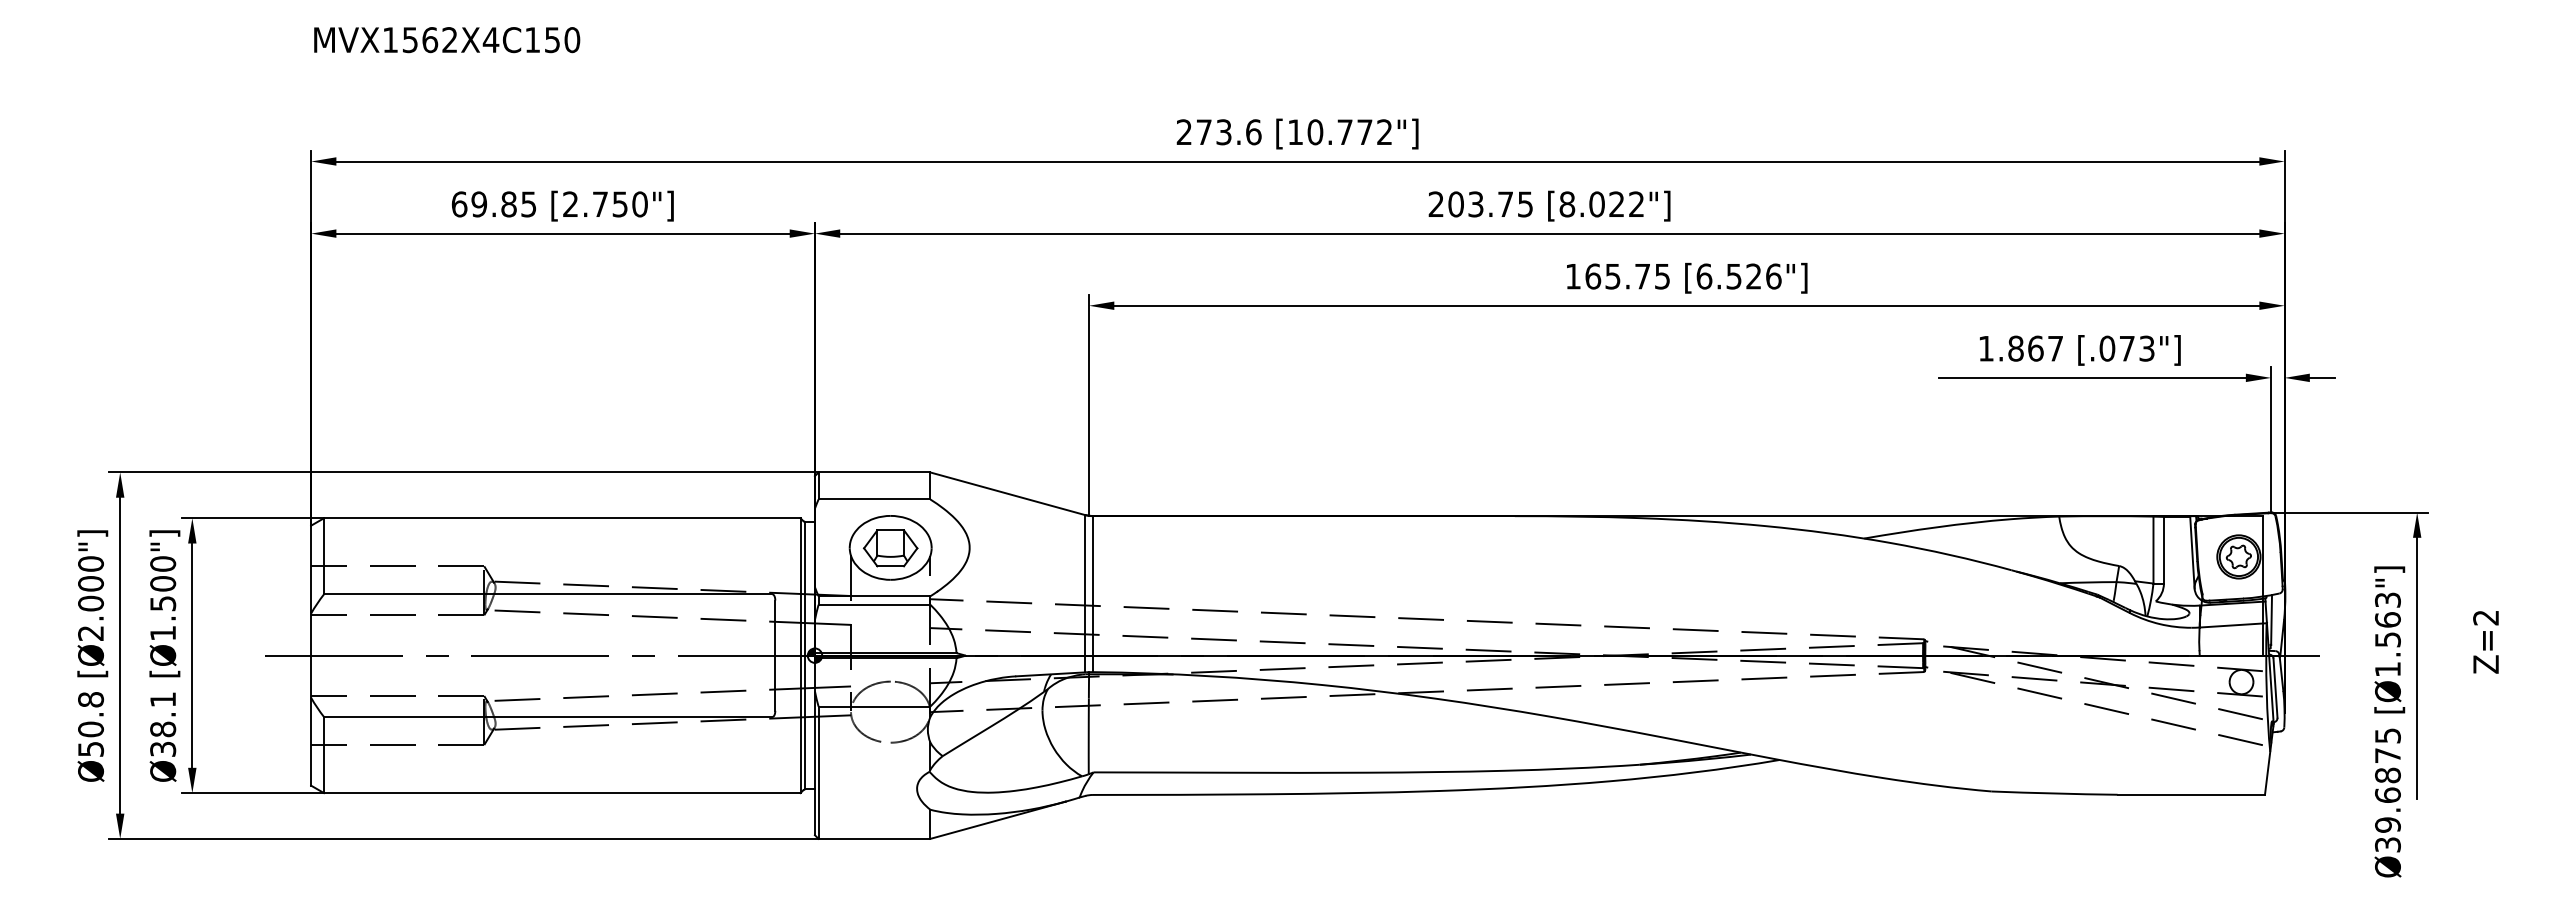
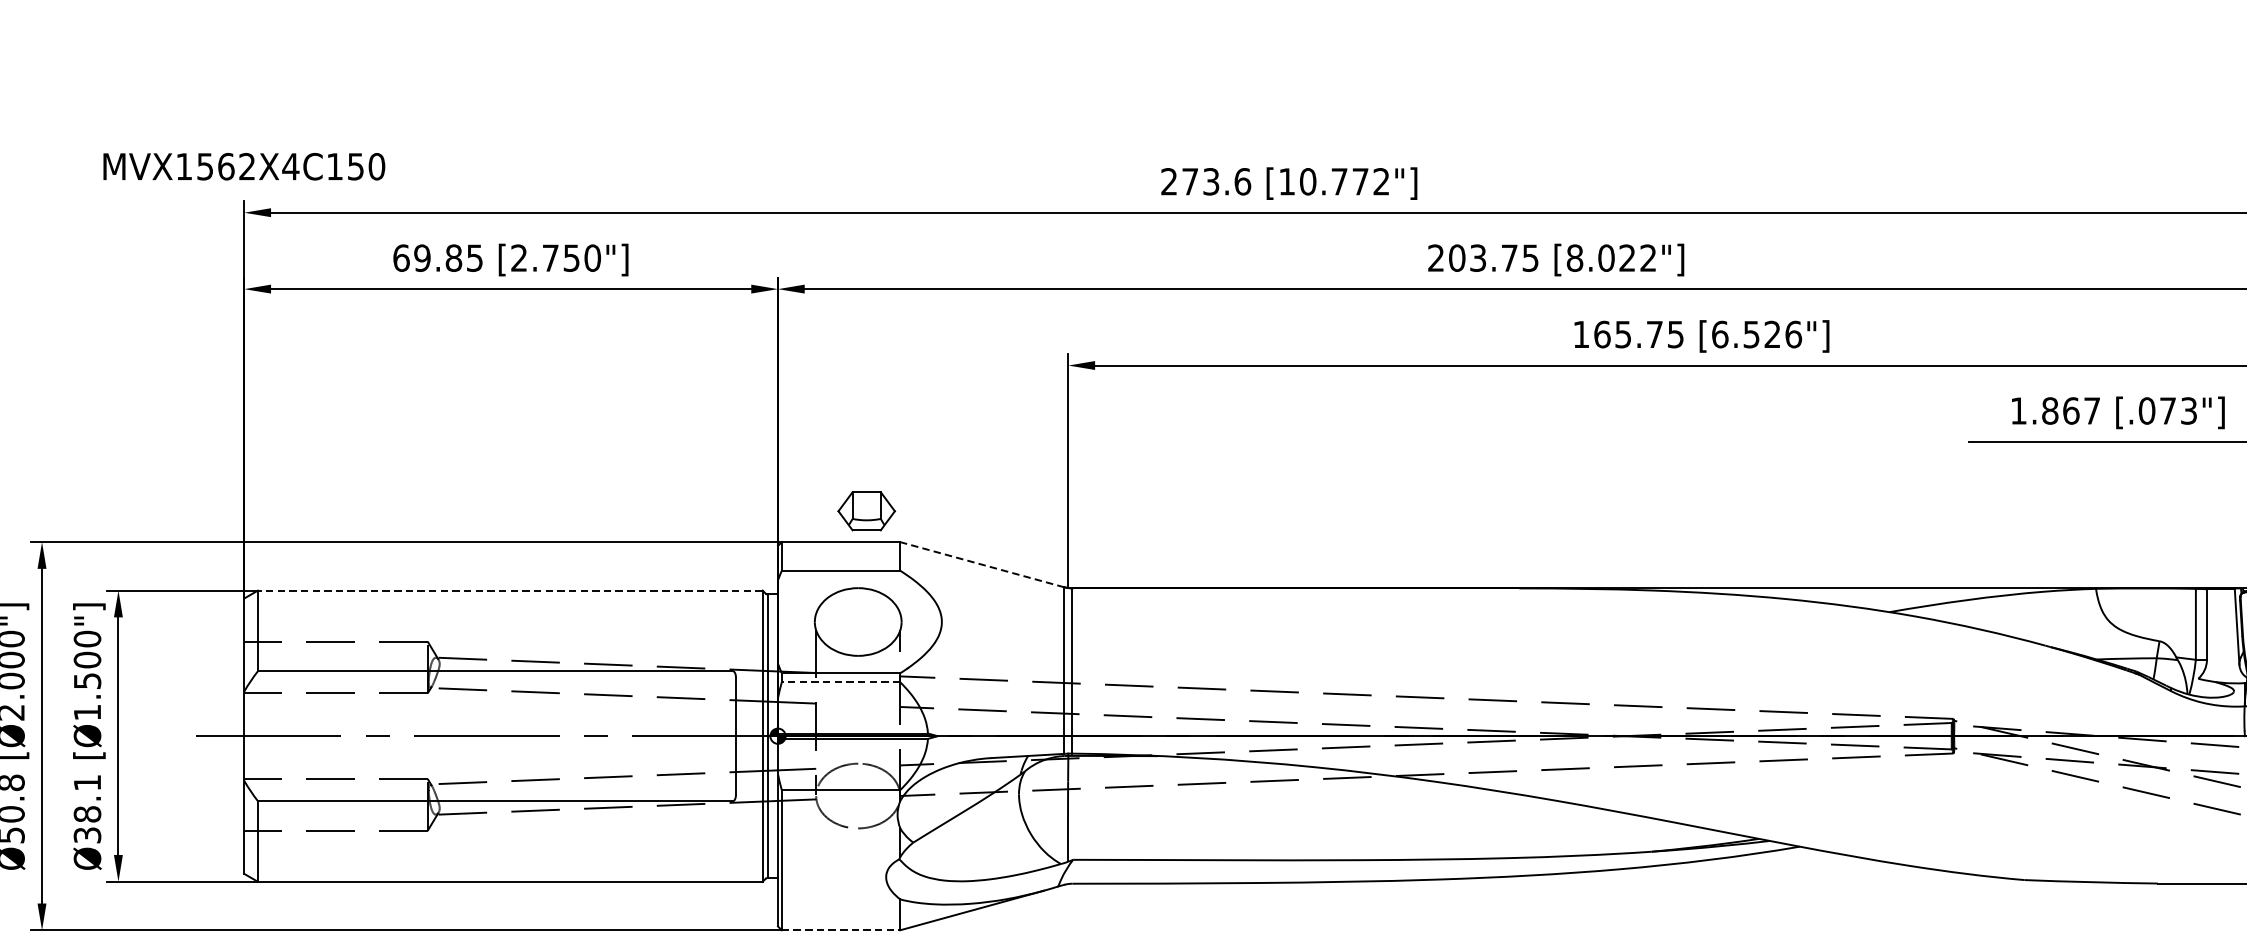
text: (447, 40) -> (244, 167), moved
line: (1007, 493) -> (981, 564), solid -> dashed
line: (561, 518) -> (509, 590), solid -> dashed
part: (890, 548) -> (866, 511), moved
line: (874, 604) -> (841, 681), solid -> dashed
line: (874, 838) -> (841, 929), solid -> dashed

